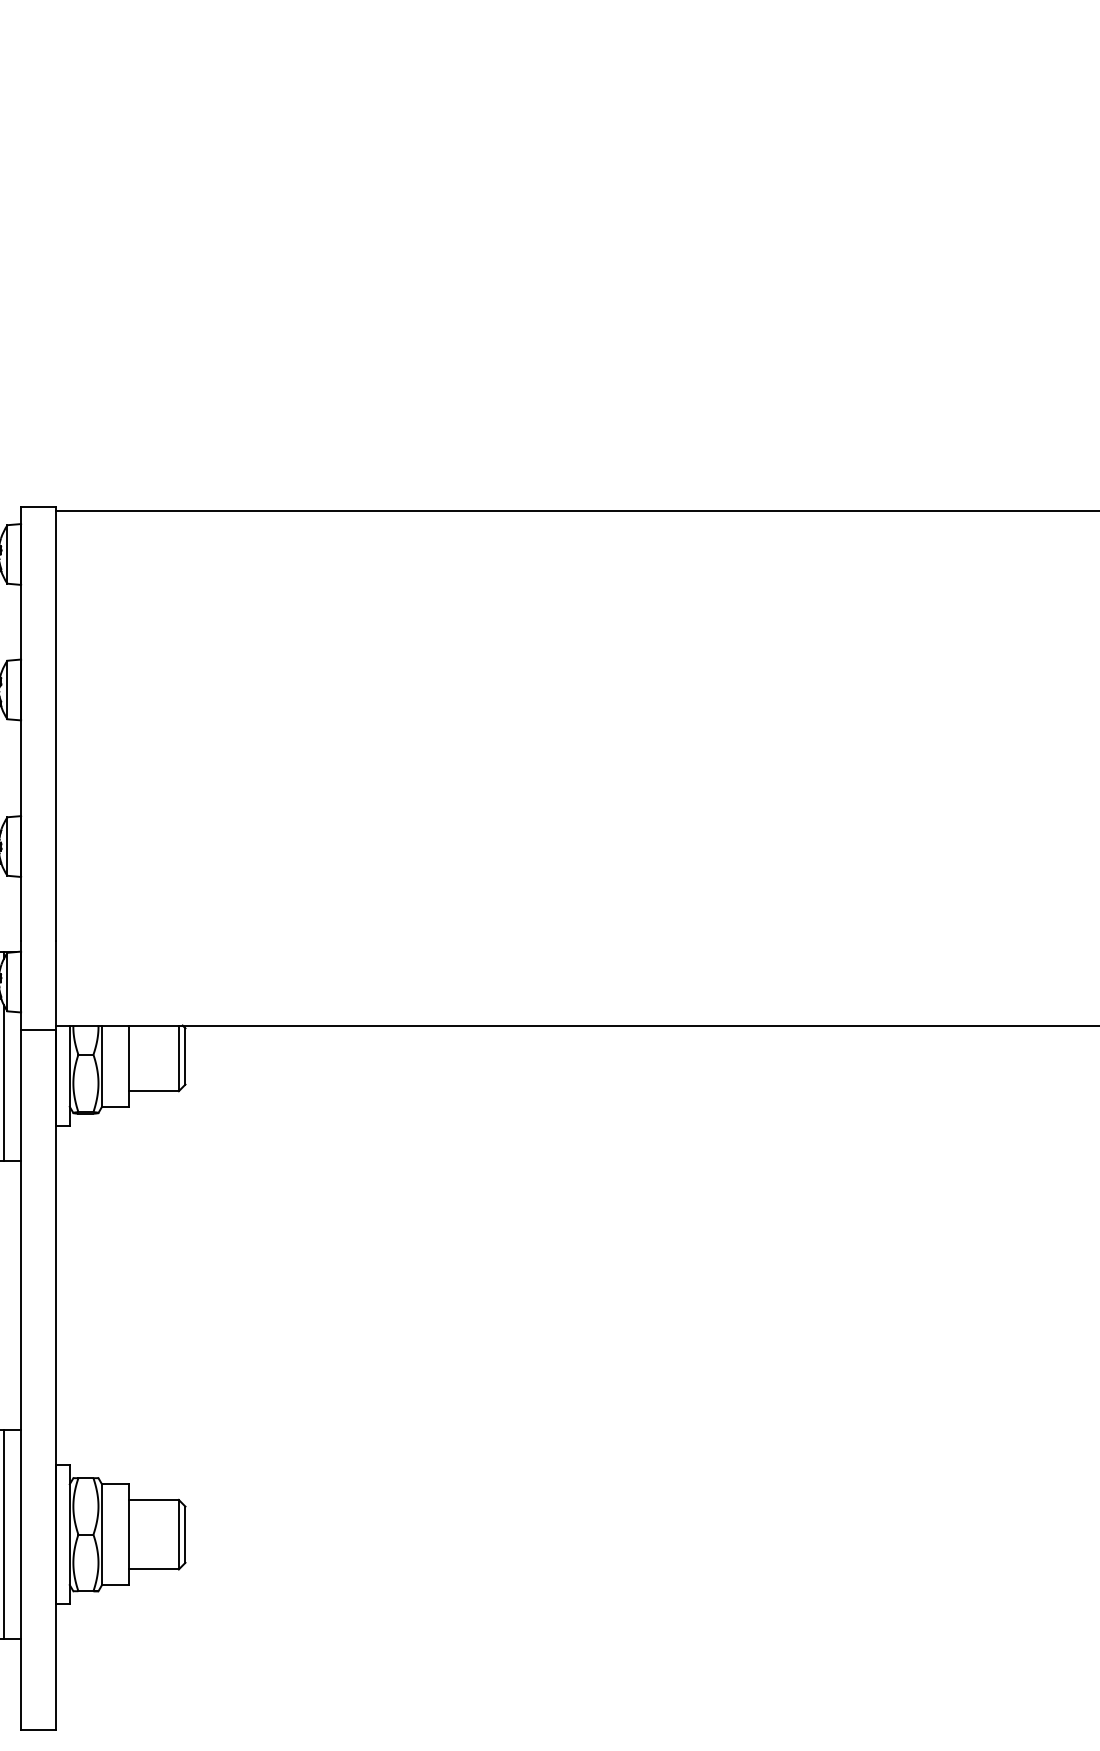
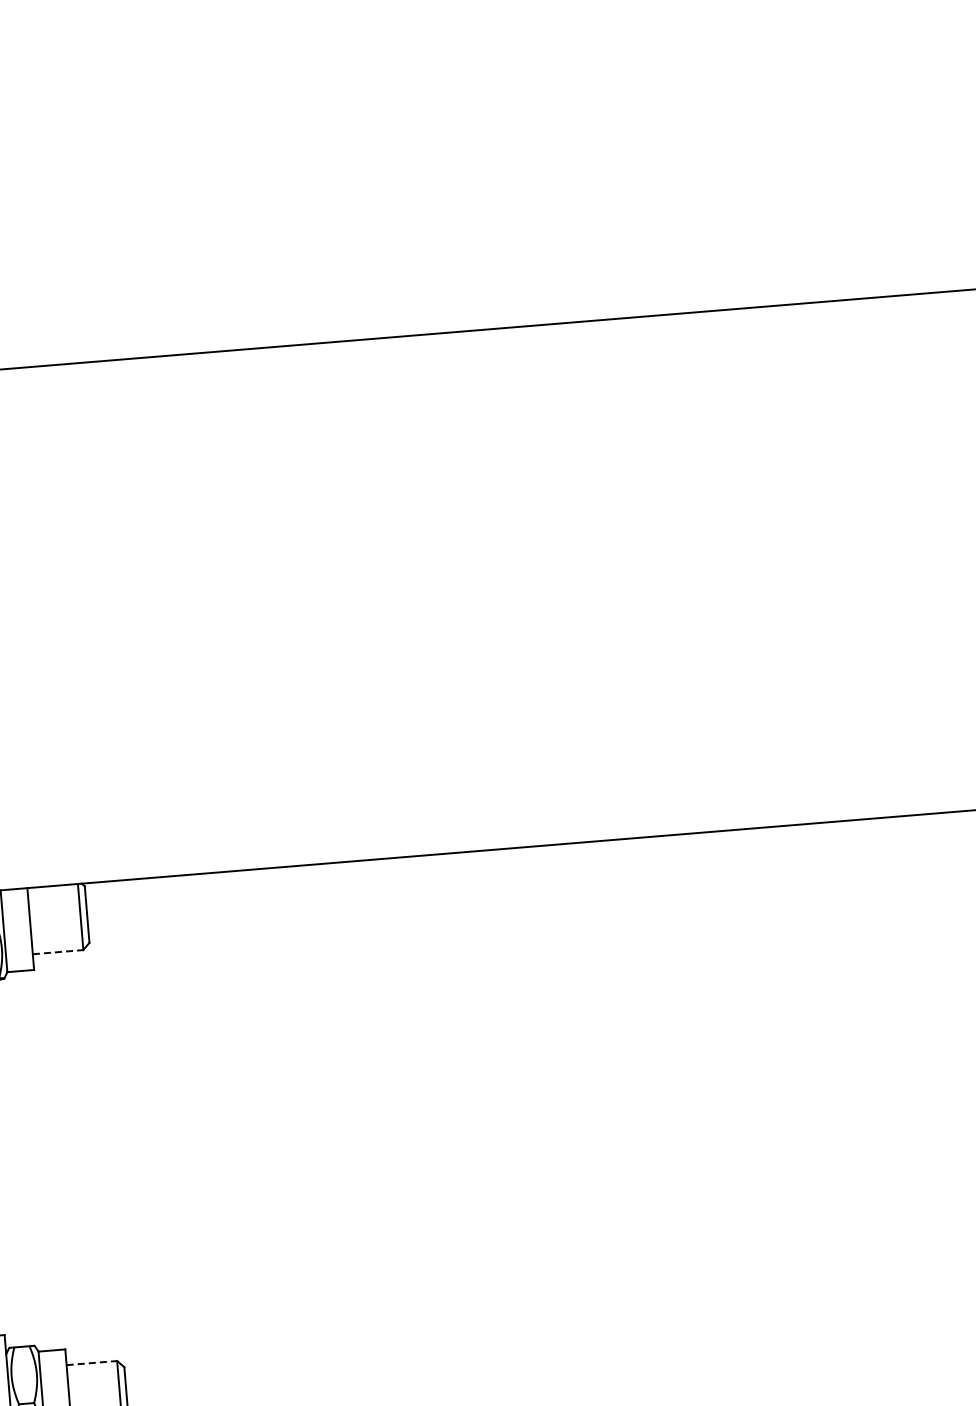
line: (154, 1091) -> (58, 952), solid -> dashed
line: (154, 1499) -> (92, 1362), solid -> dashed

